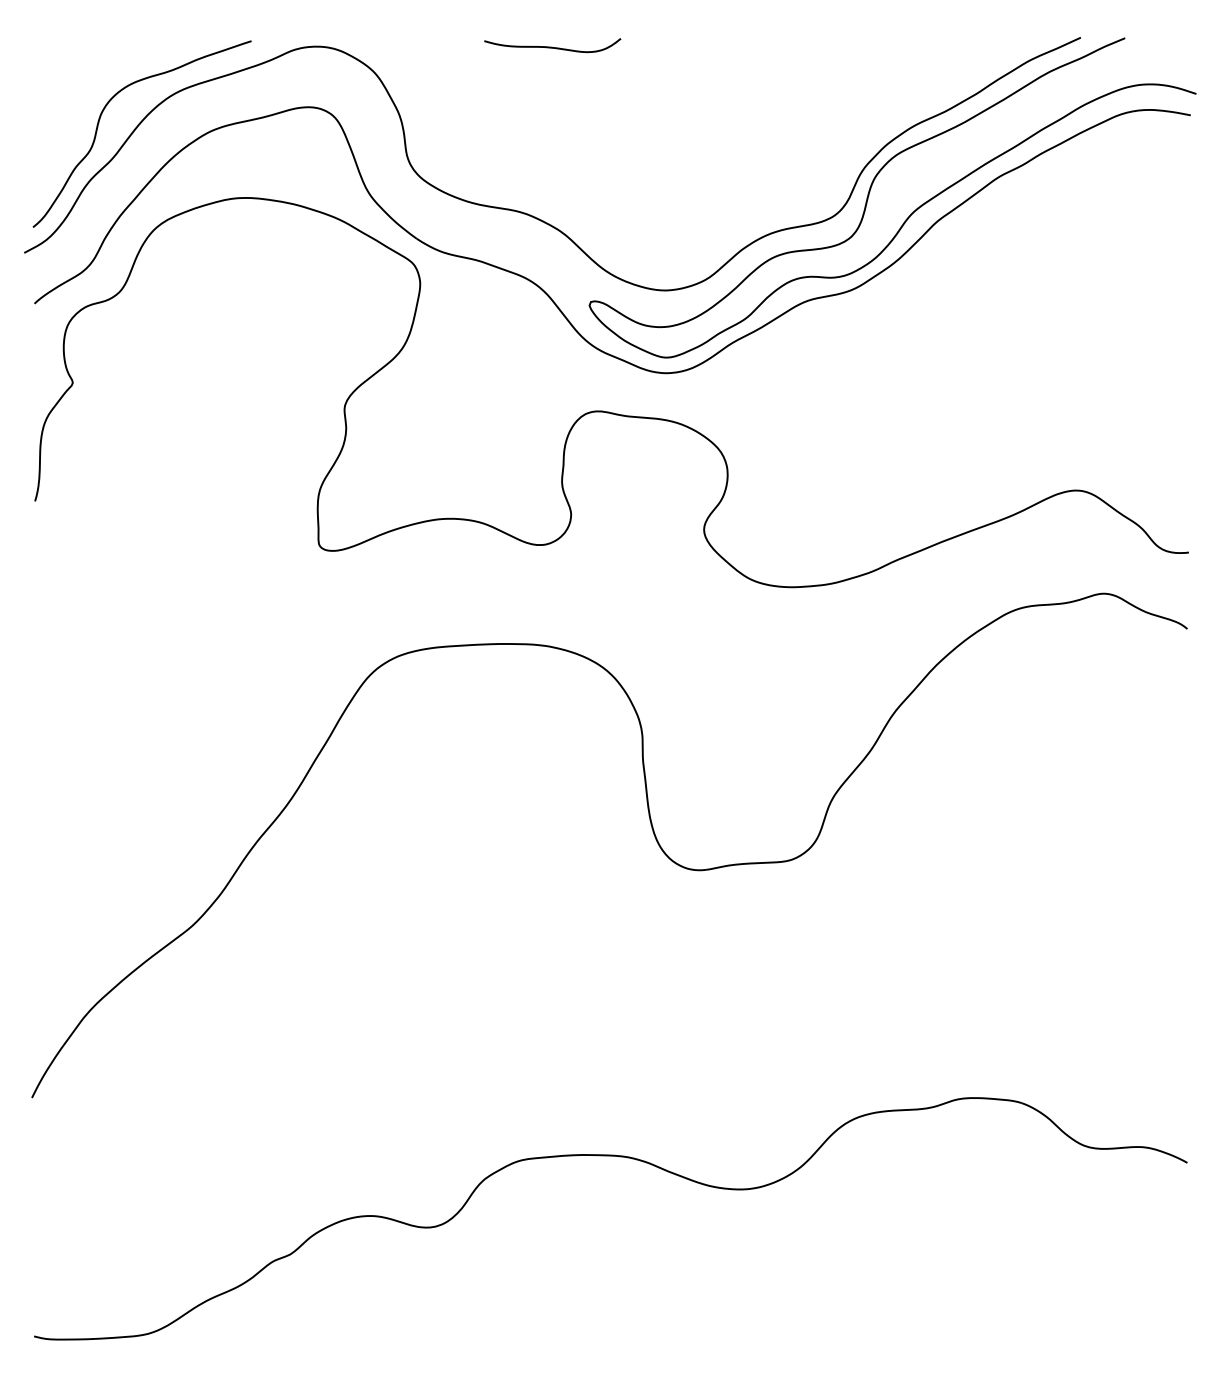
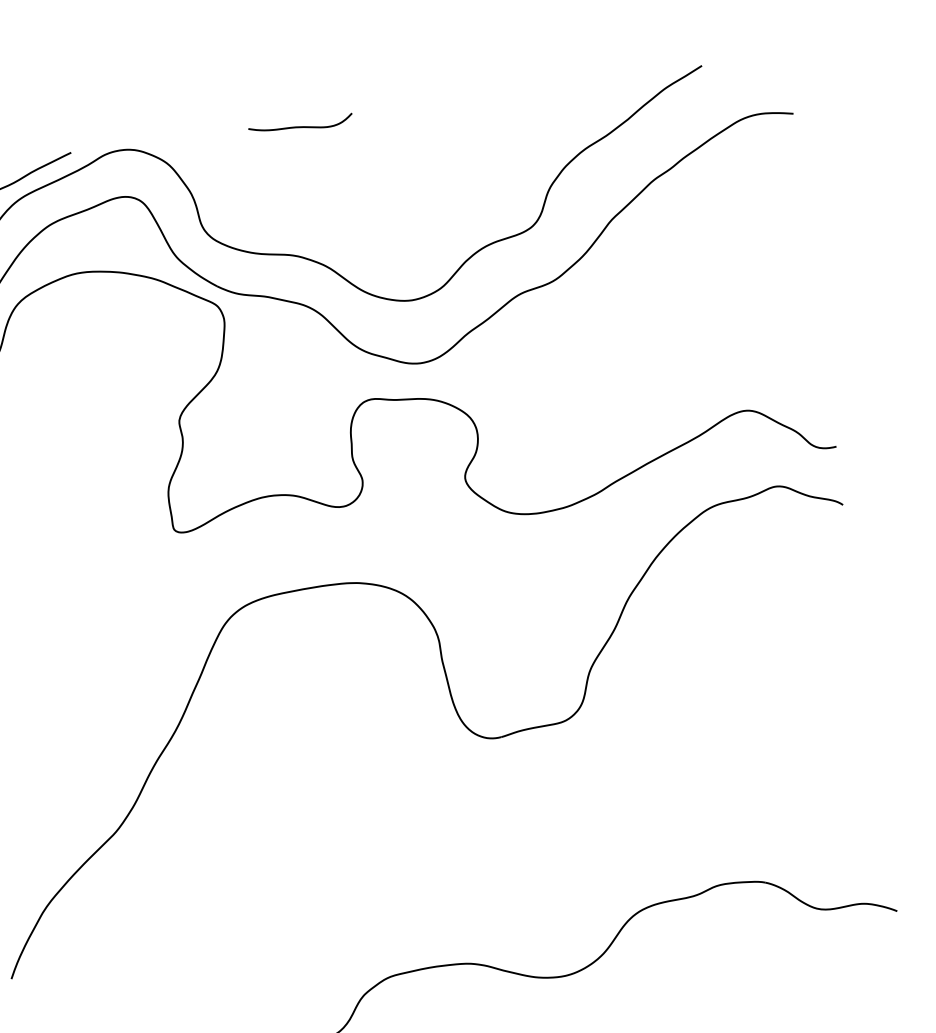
curve: (870, 191) -> (557, 204), removed

